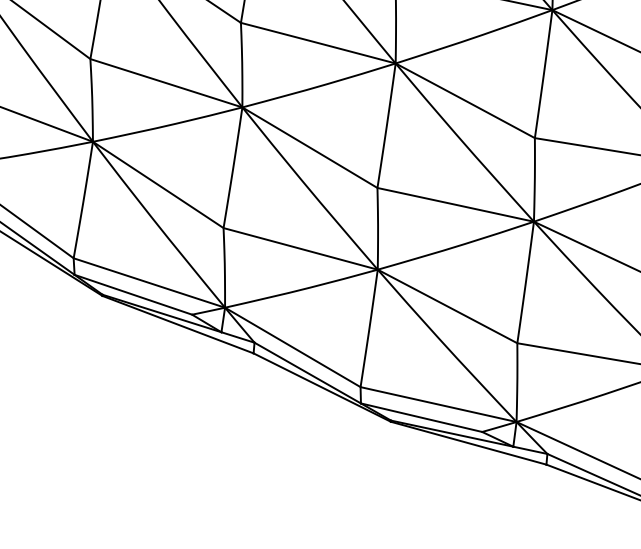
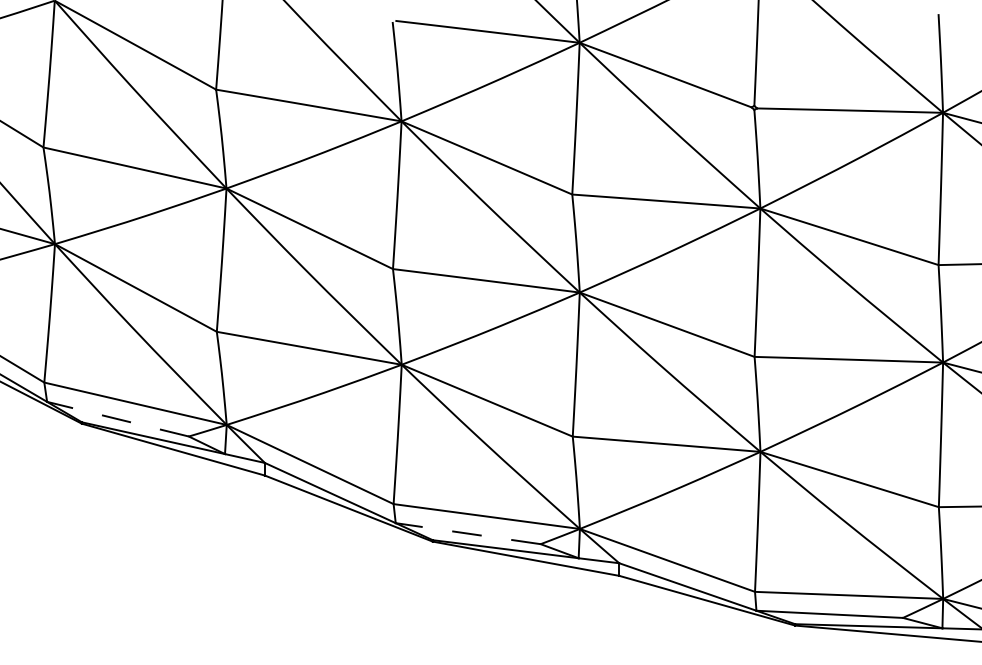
line: (133, 295) -> (118, 419), solid -> dashed
line: (420, 417) -> (467, 533), solid -> dashed

